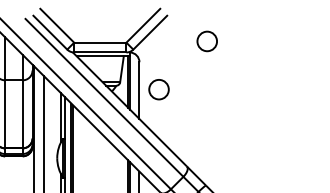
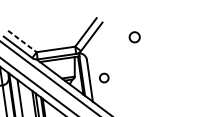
line: (57, 25) -> (22, 41), solid -> dashed
circle: (206, 41) -> (134, 37), size x0.7
circle: (158, 89) -> (103, 77), size x0.6

